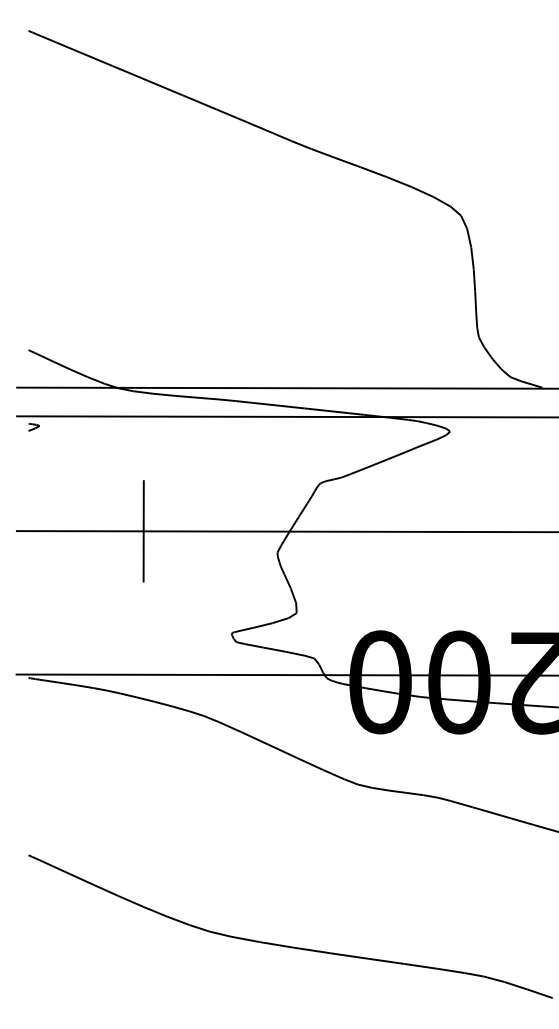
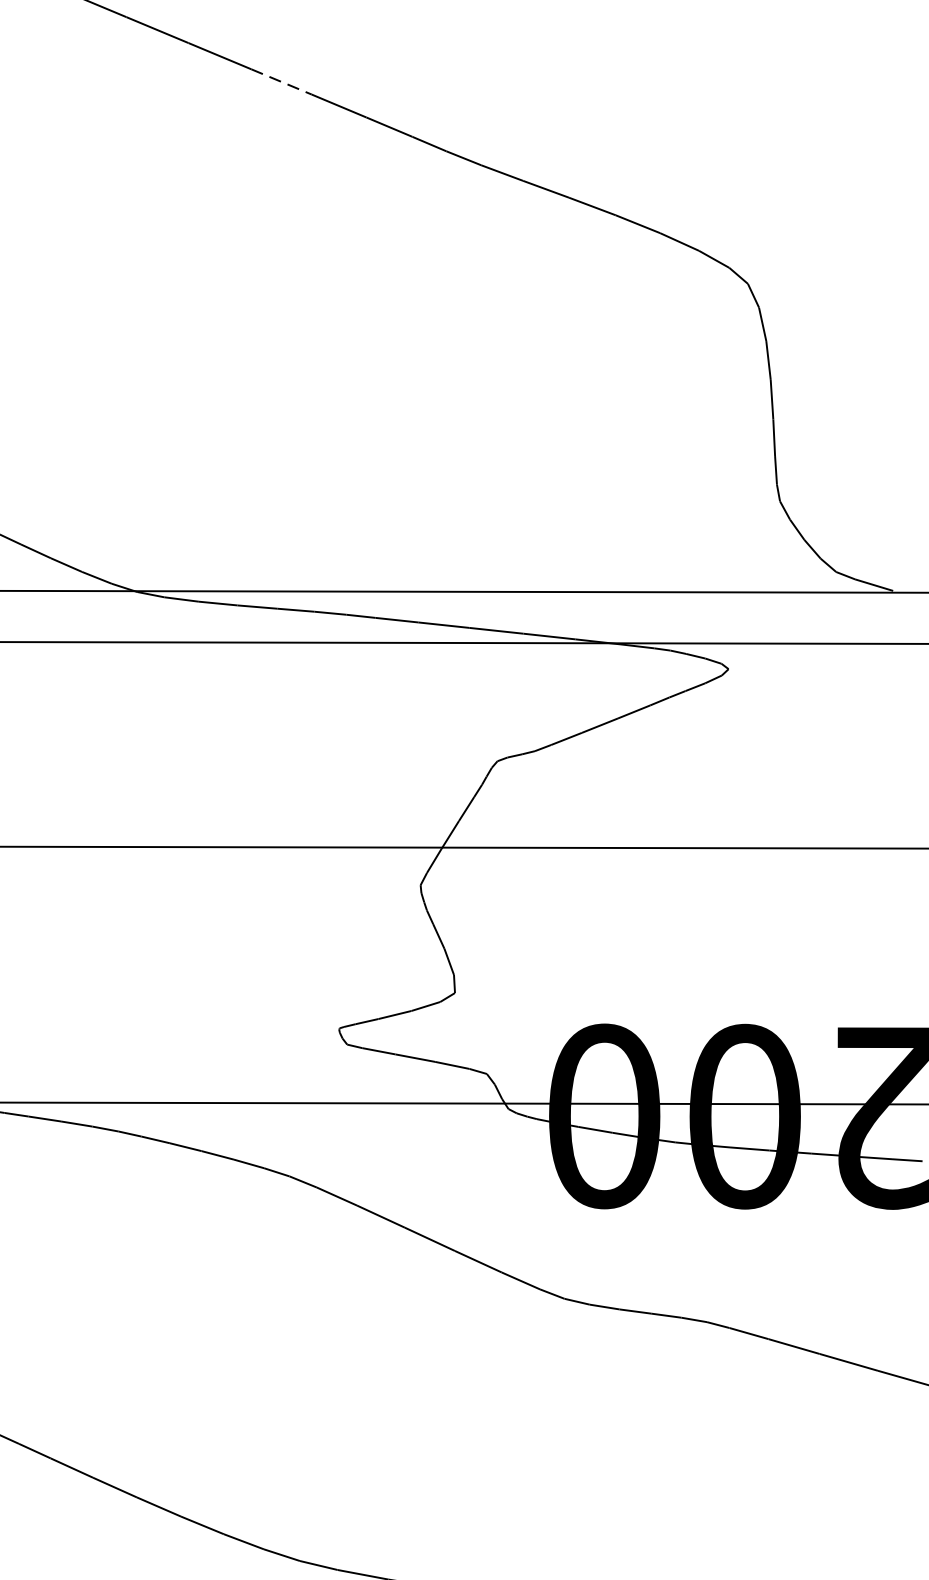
line: (199, 102) -> (281, 82), solid -> dashed
line: (143, 531) -> (181, 847), removed

